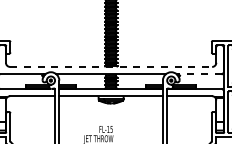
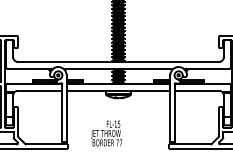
line: (111, 66) -> (118, 61), dashed -> solid
line: (199, 74) -> (206, 69), dashed -> solid

